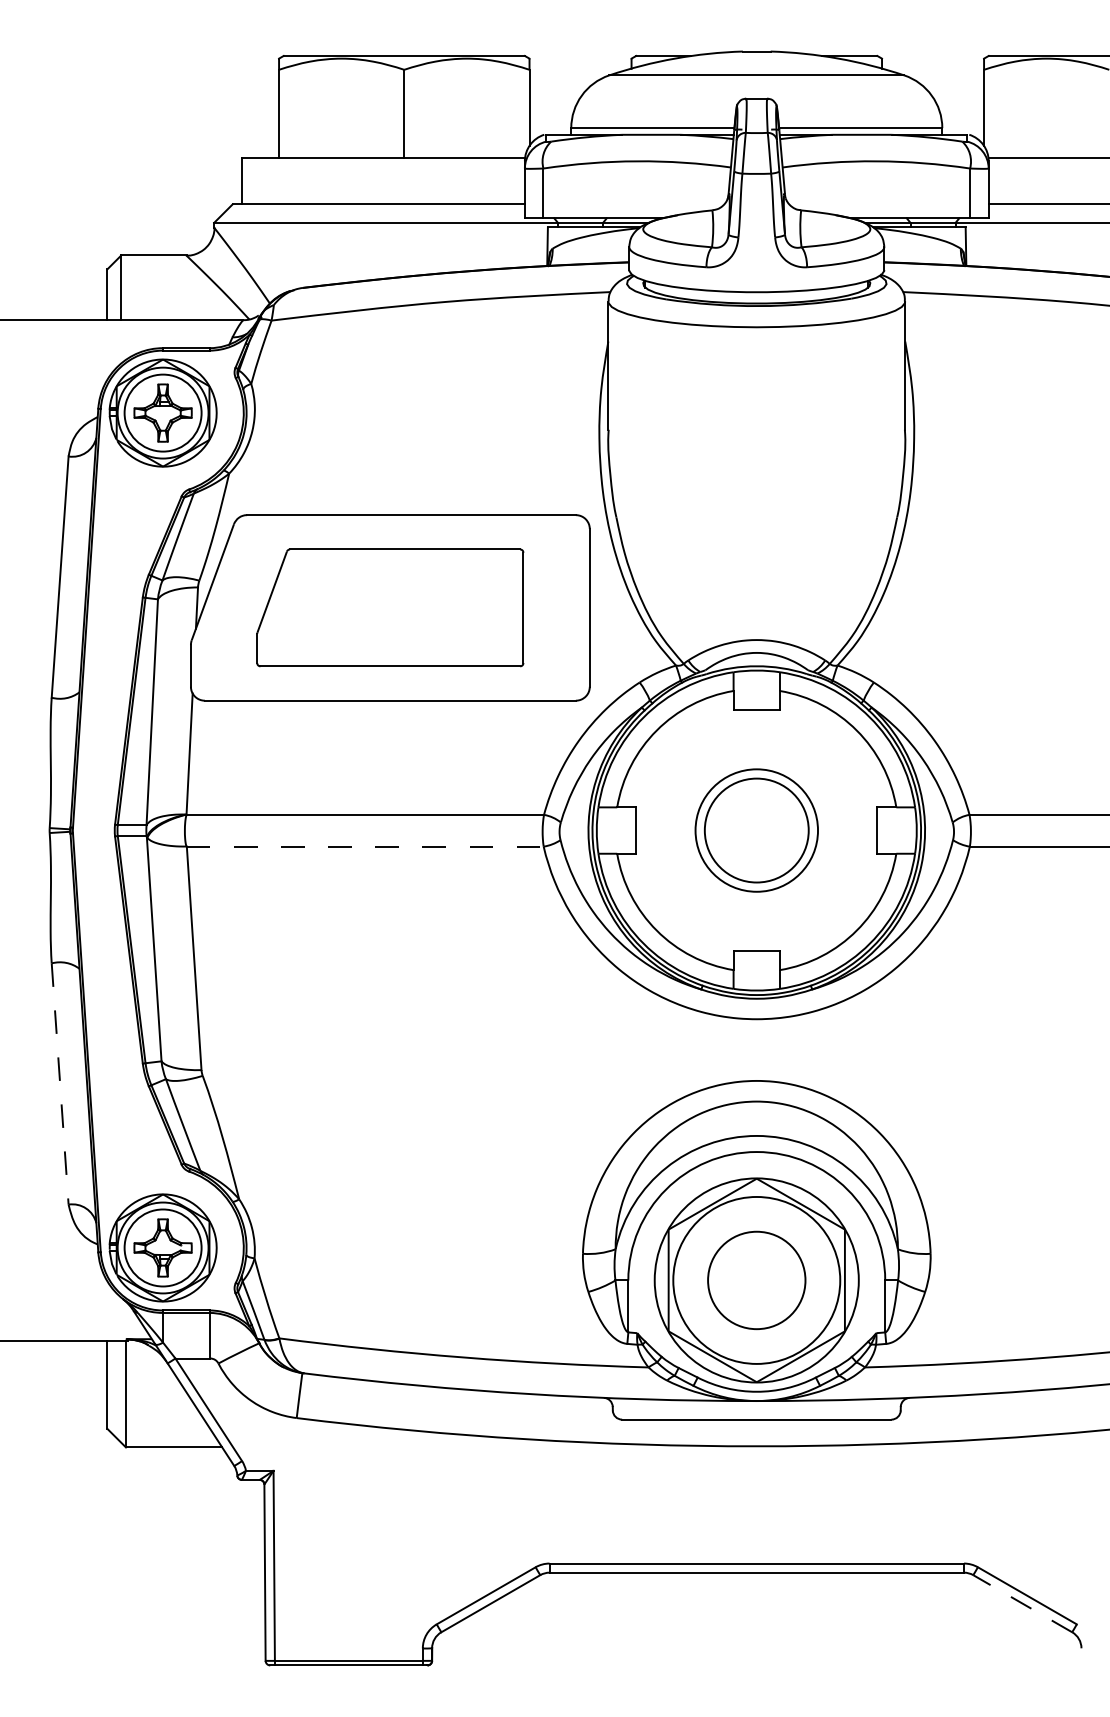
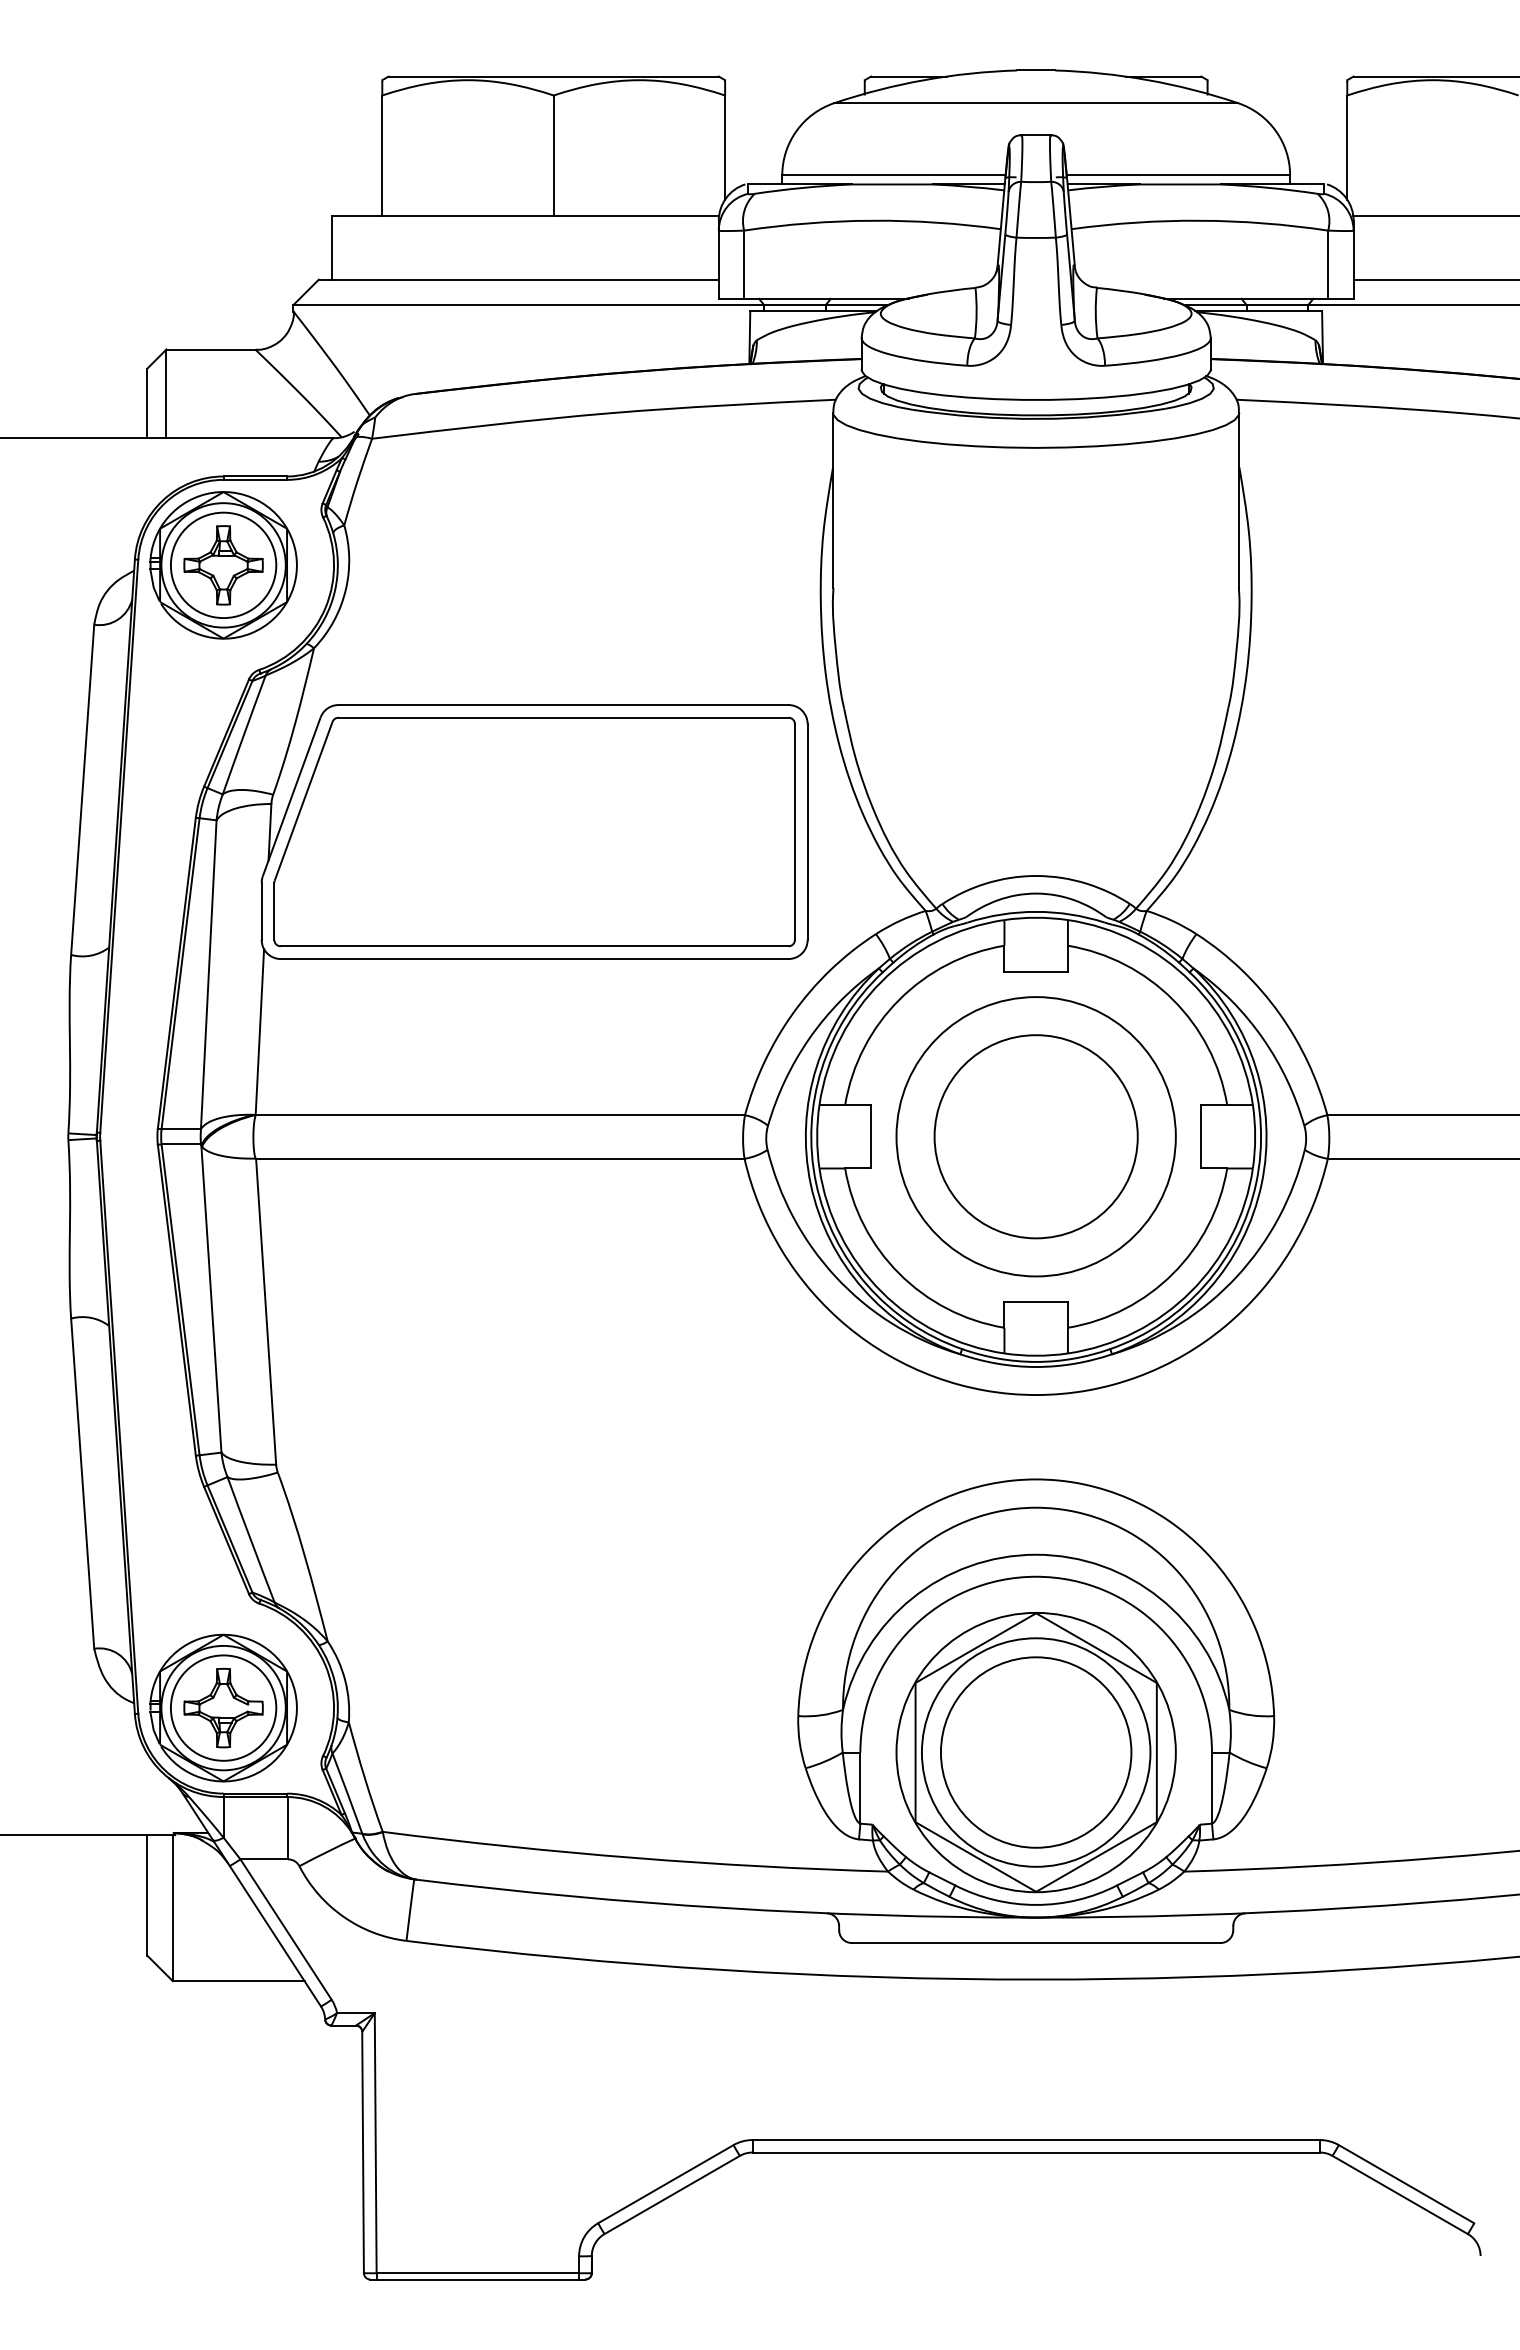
part: (390, 607) -> (534, 831), size x1.43
circle: (756, 830) -> (1035, 1136), size x1.43
circle: (756, 830) -> (1035, 1136), size x1.67
line: (365, 846) -> (500, 1158), dashed -> solid
line: (60, 1083) -> (82, 1483), dashed -> solid
circle: (756, 1280) -> (1035, 1752), size x1.43
line: (1022, 1603) -> (1399, 2194), dashed -> solid

